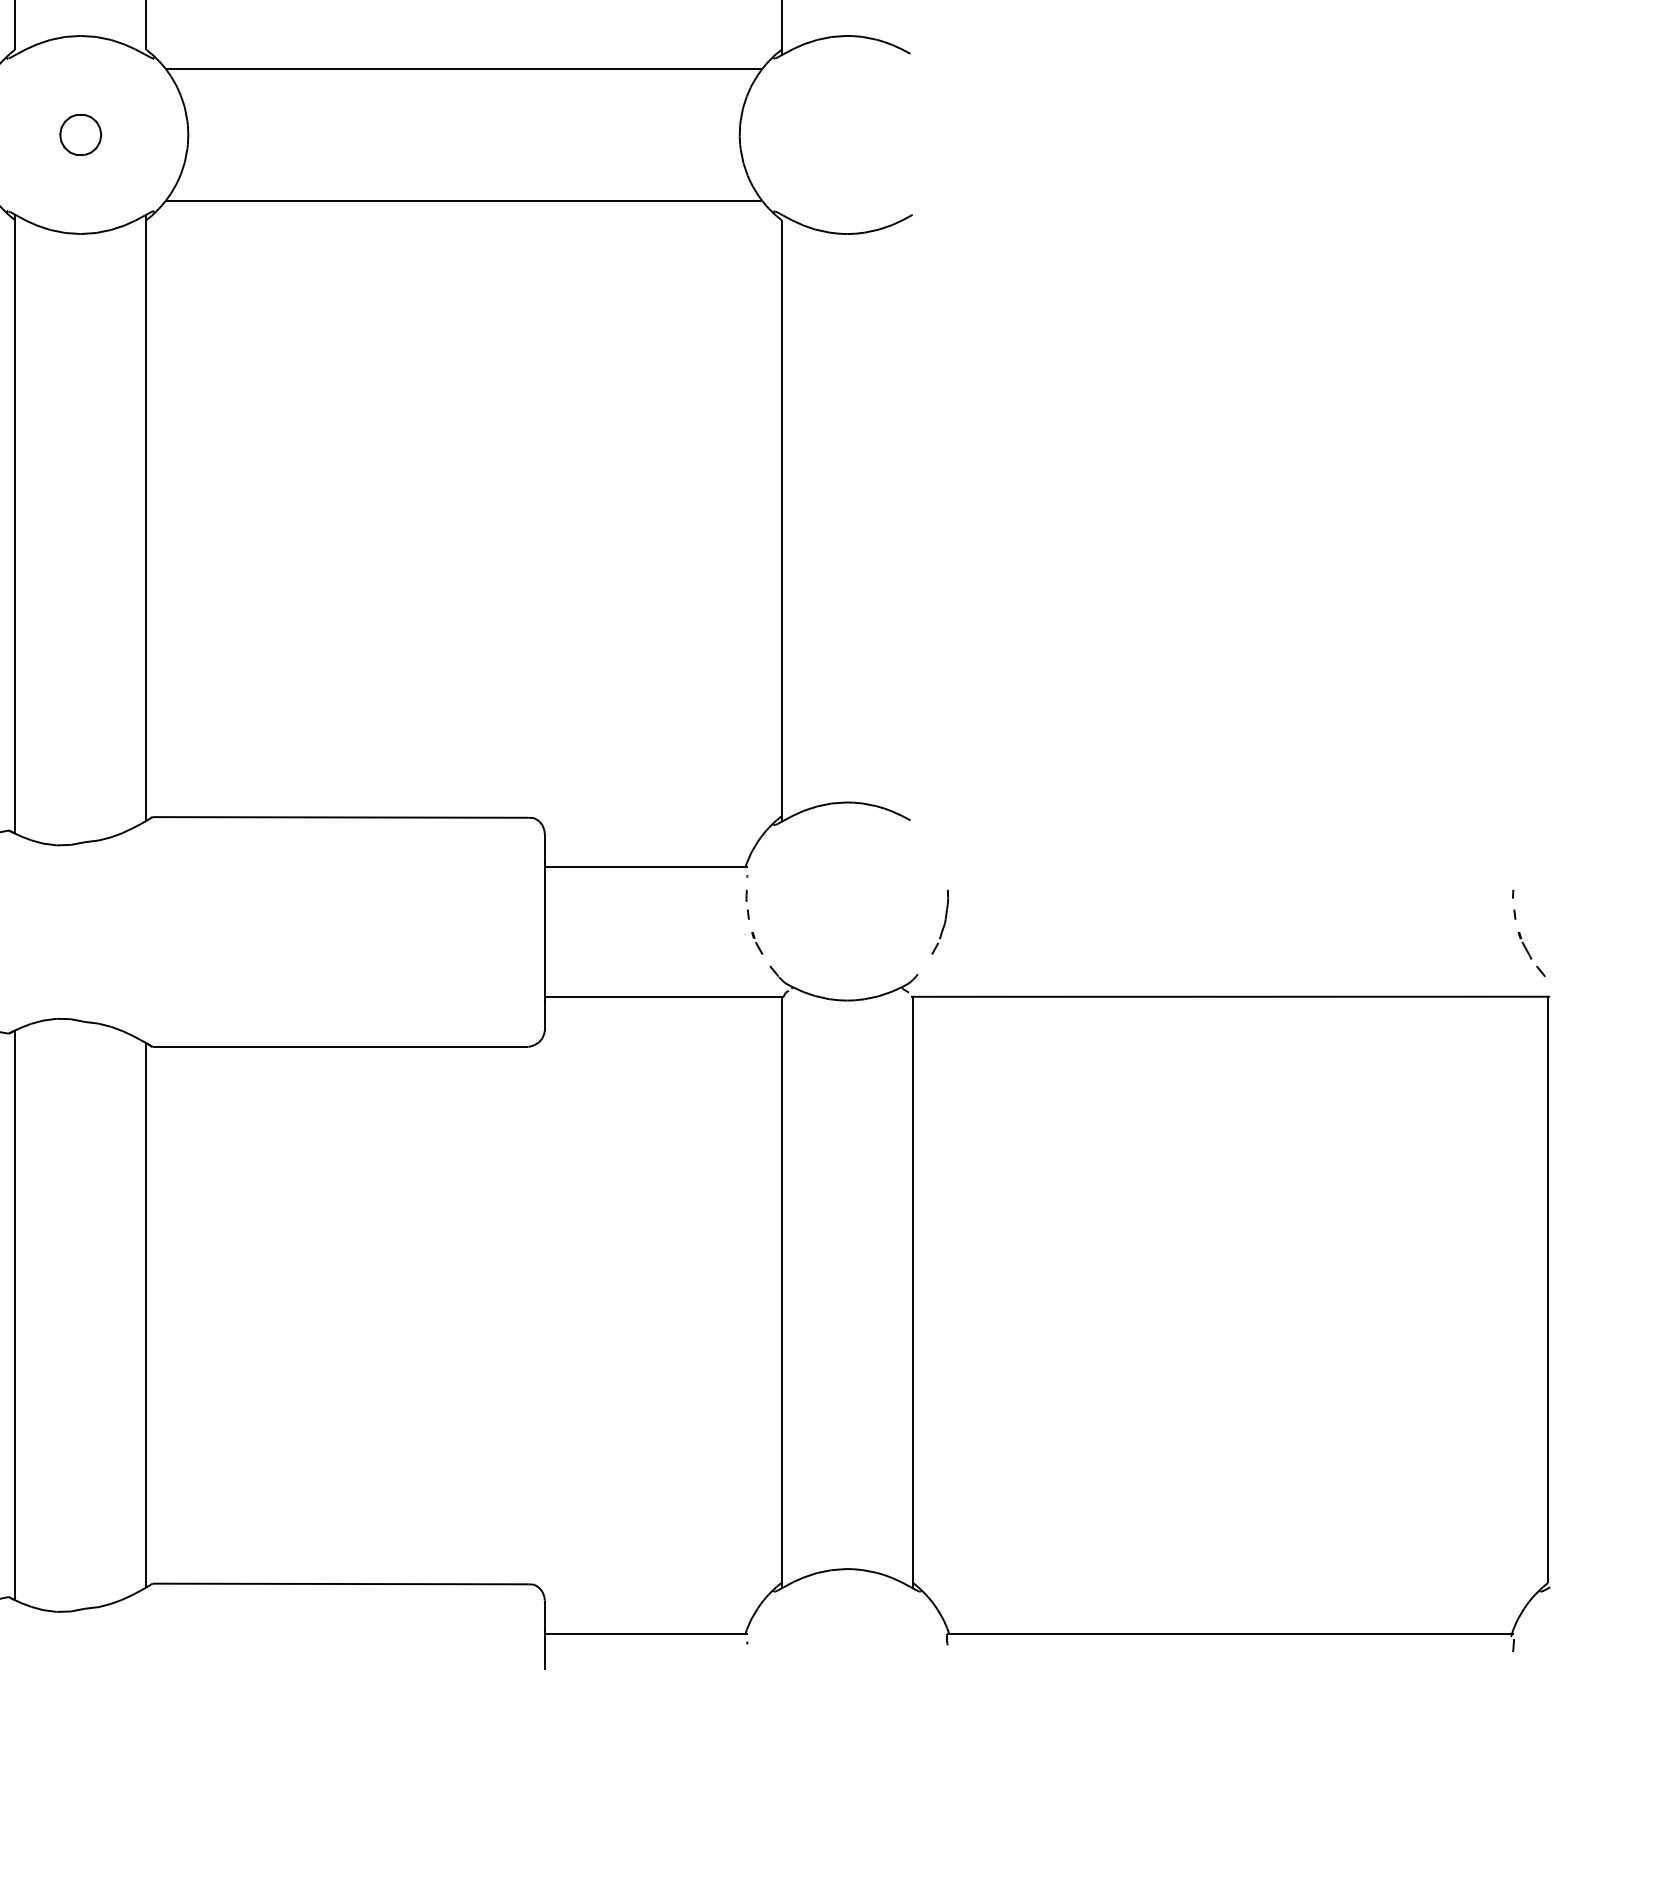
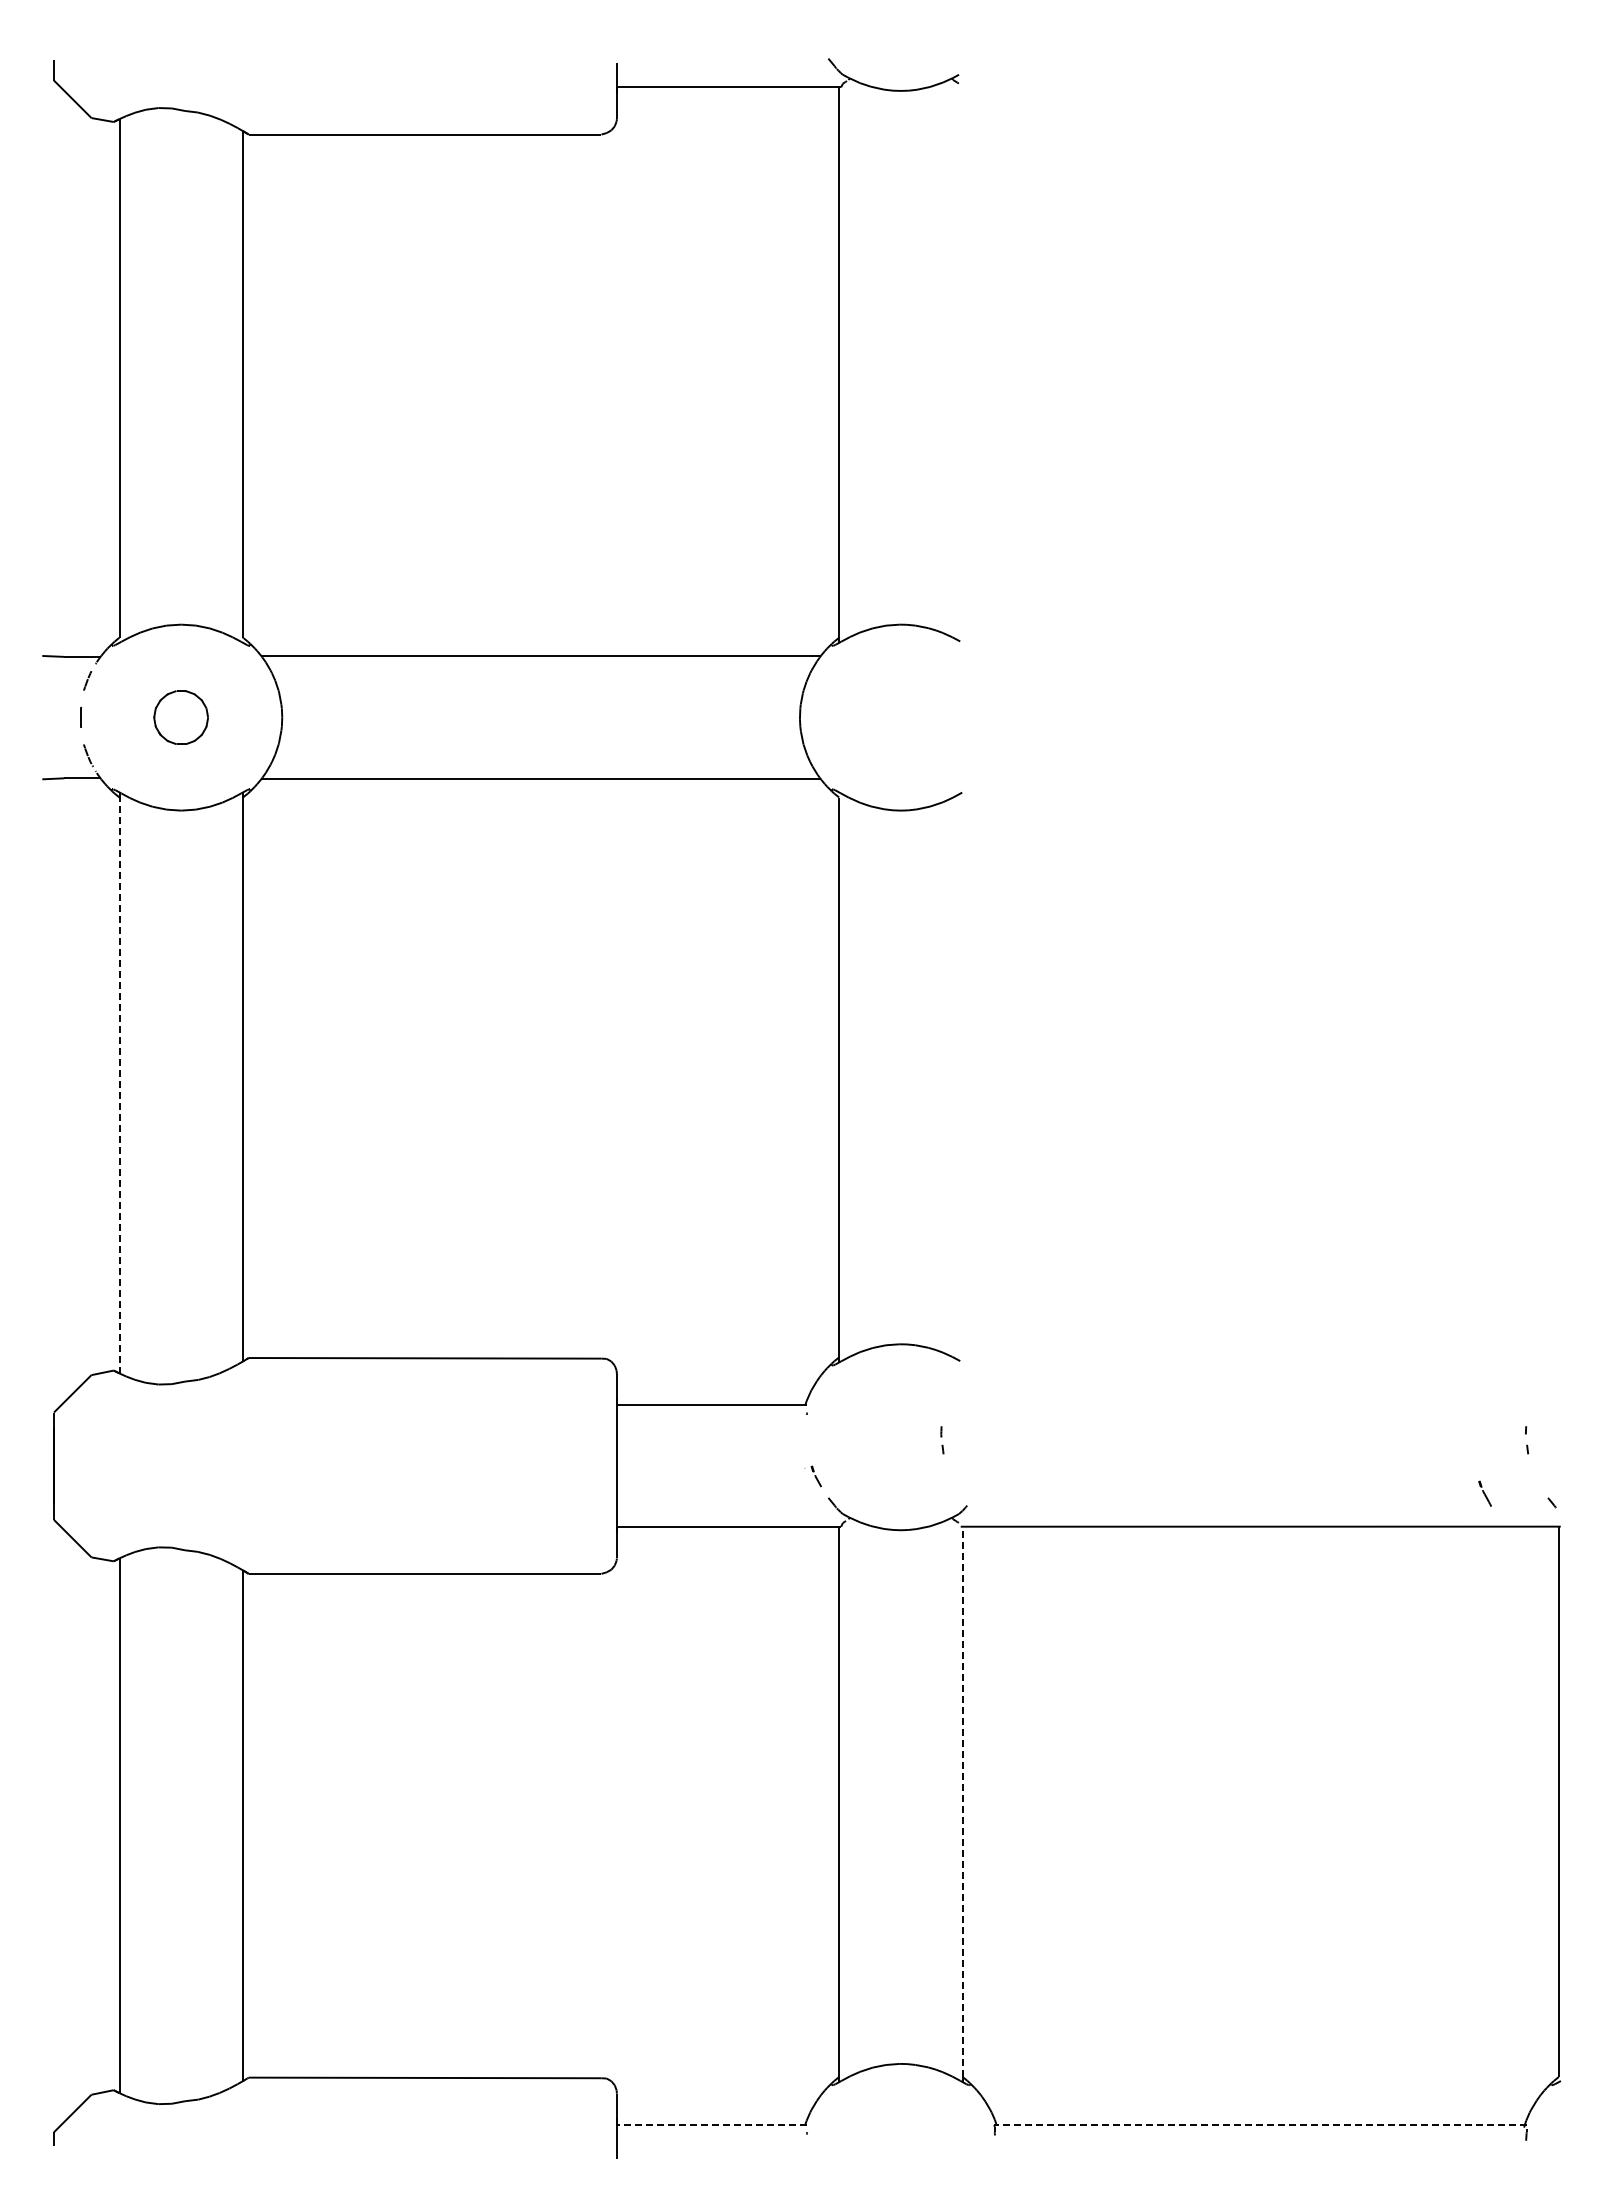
part: (80, 134) -> (181, 717), size x1.4
line: (14, 526) -> (119, 1085), solid -> dashed
part: (747, 904) -> (942, 1440), moved
part: (939, 922) -> (987, 1456), removed
part: (1524, 945) -> (1484, 1493), moved
line: (912, 1289) -> (962, 1801), solid -> dashed
line: (645, 1633) -> (711, 2124), solid -> dashed
line: (1230, 1633) -> (1260, 2124), solid -> dashed

